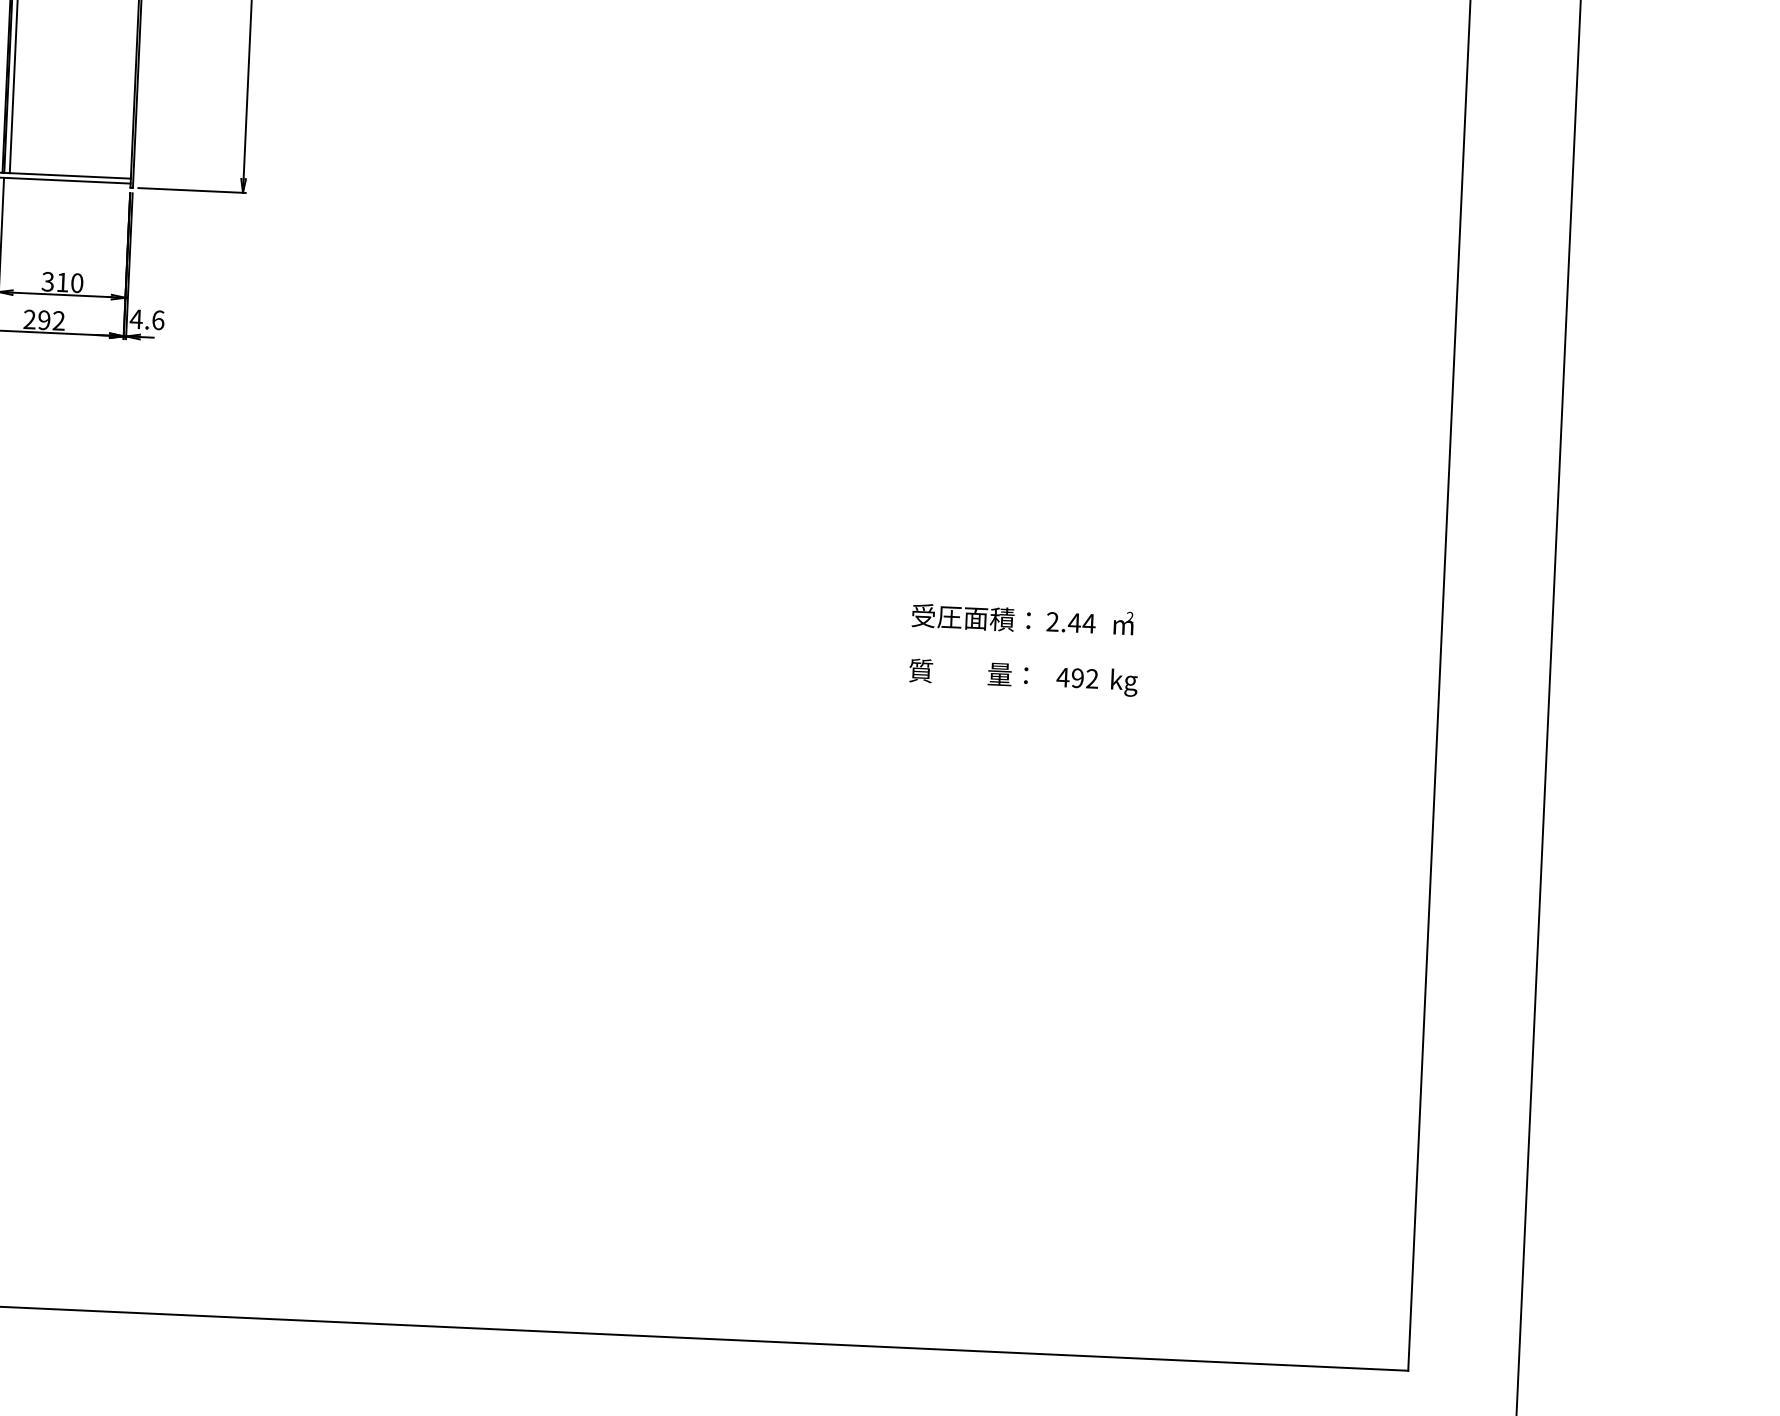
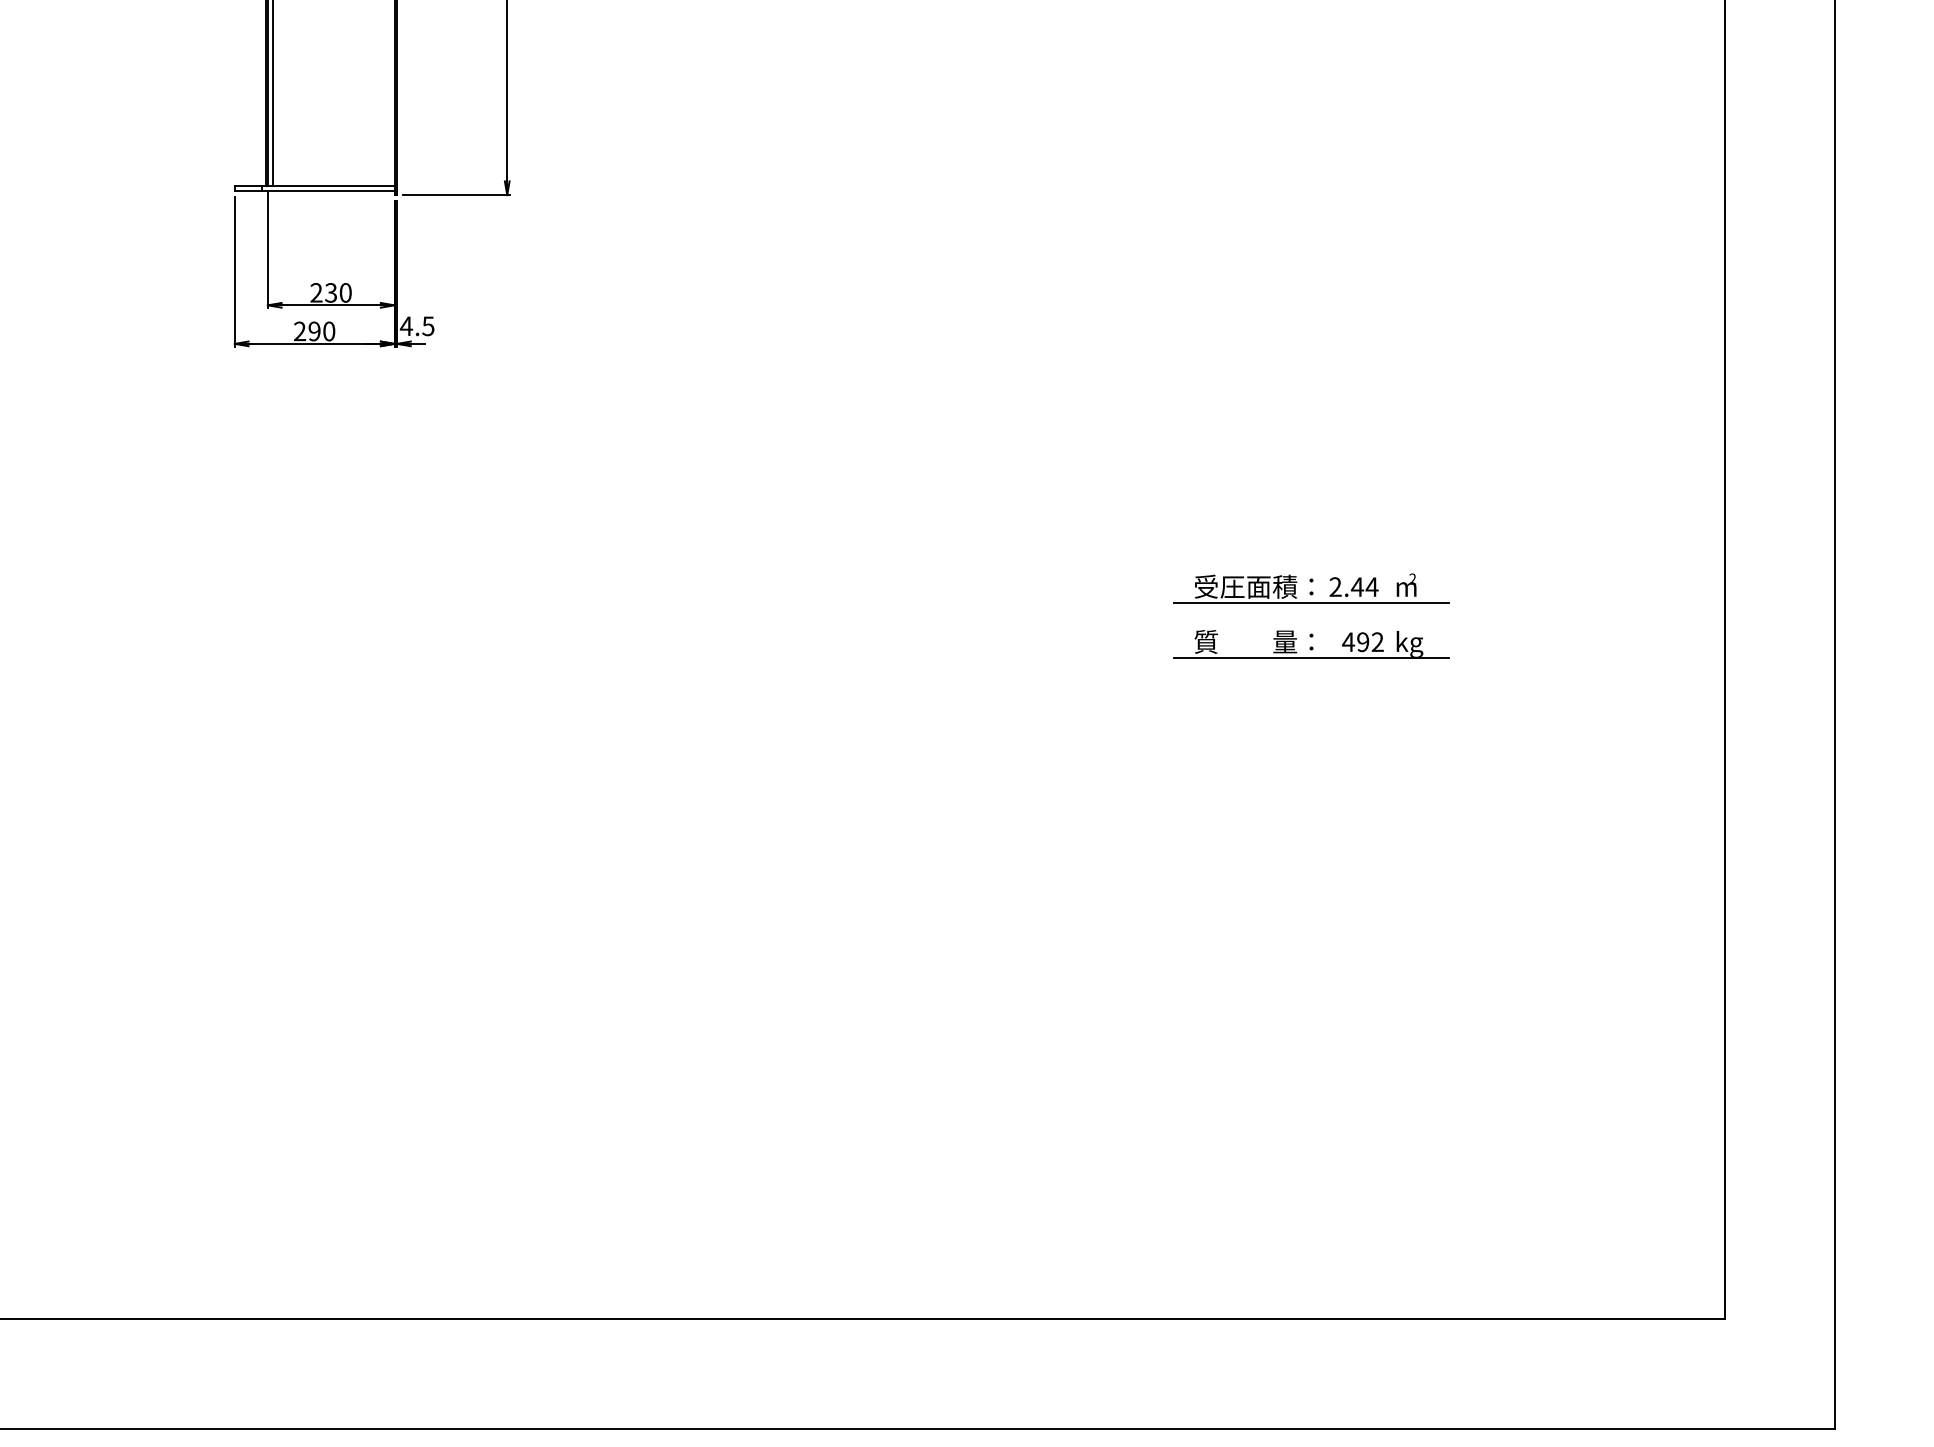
text: (55, 281) -> (323, 292), 310 -> 230
text: (59, 320) -> (329, 331), 292 -> 290
text: (158, 320) -> (428, 326), 4.6 -> 4.5
line: (1027, 636) -> (1311, 602), added
line: (1025, 691) -> (1311, 657), added

